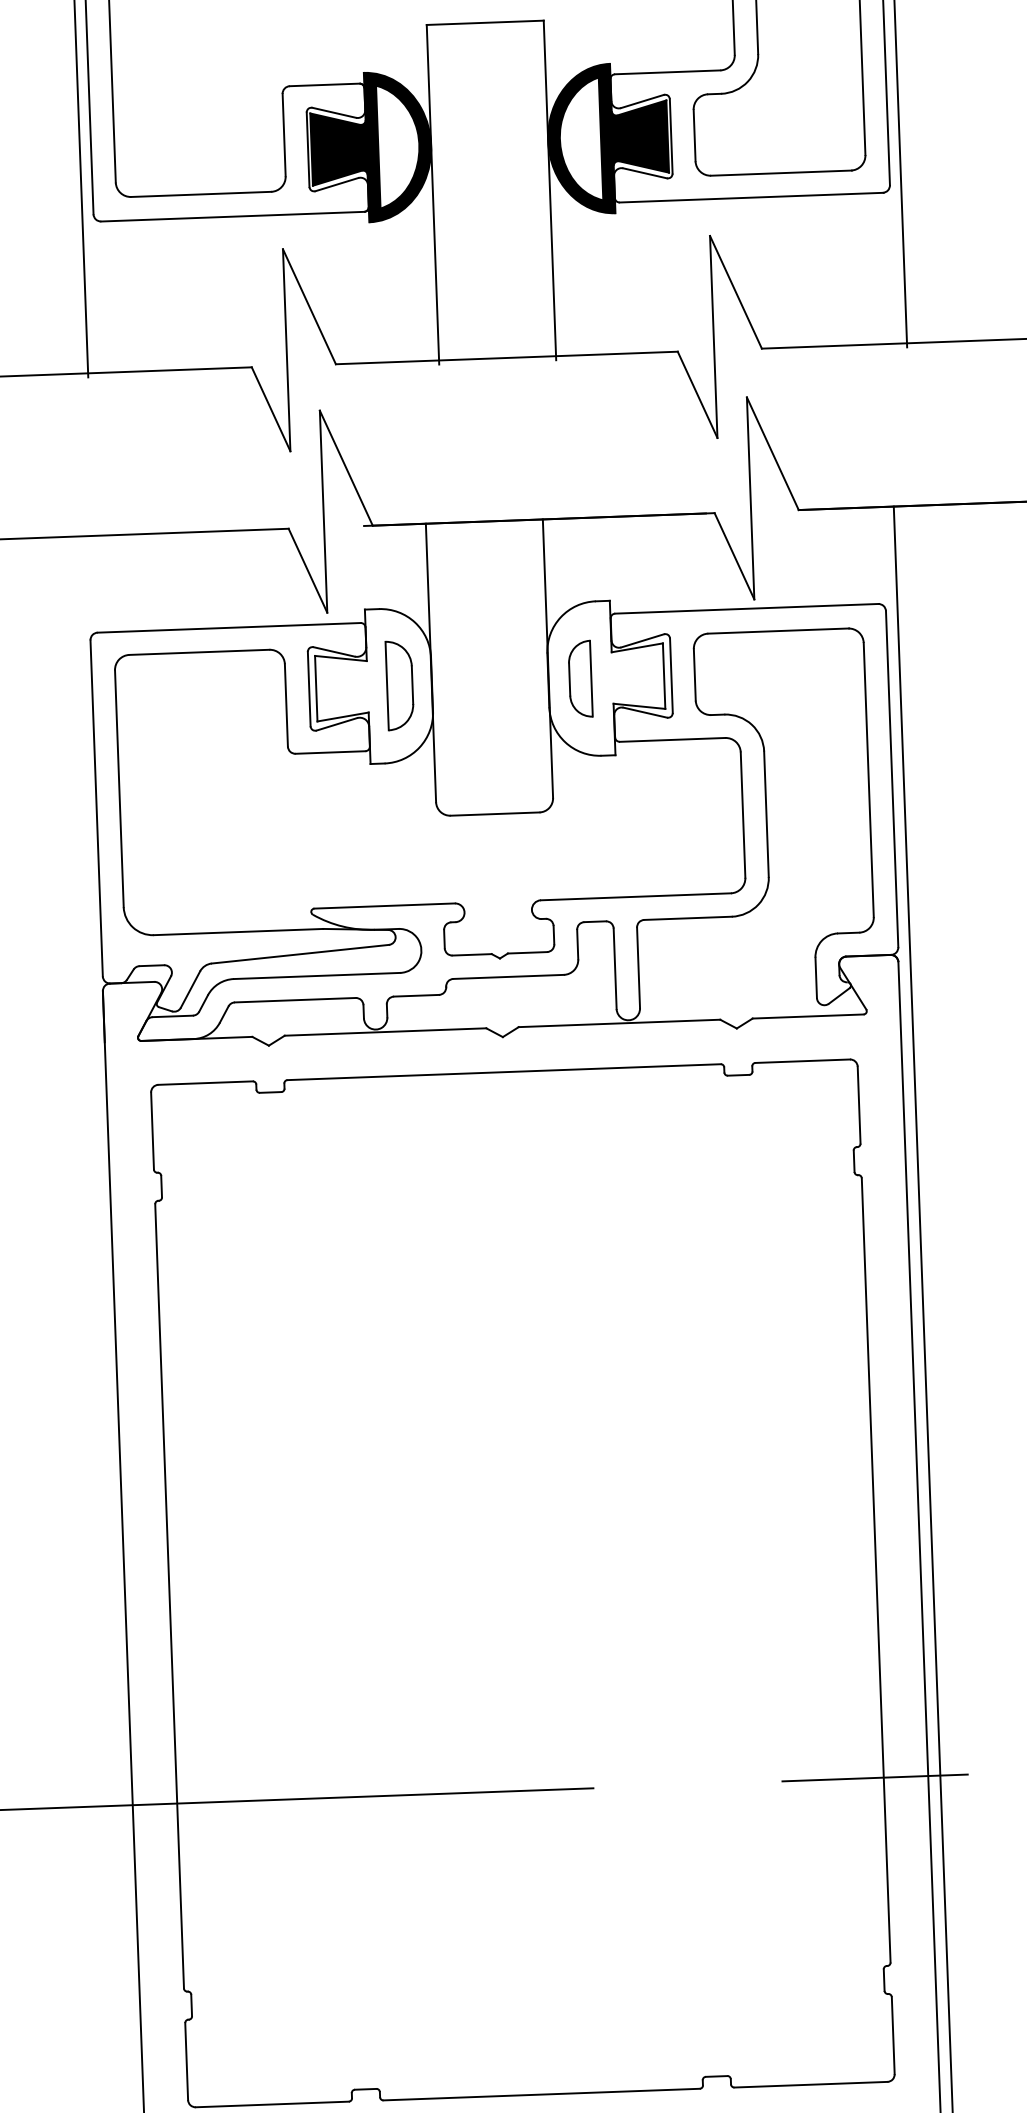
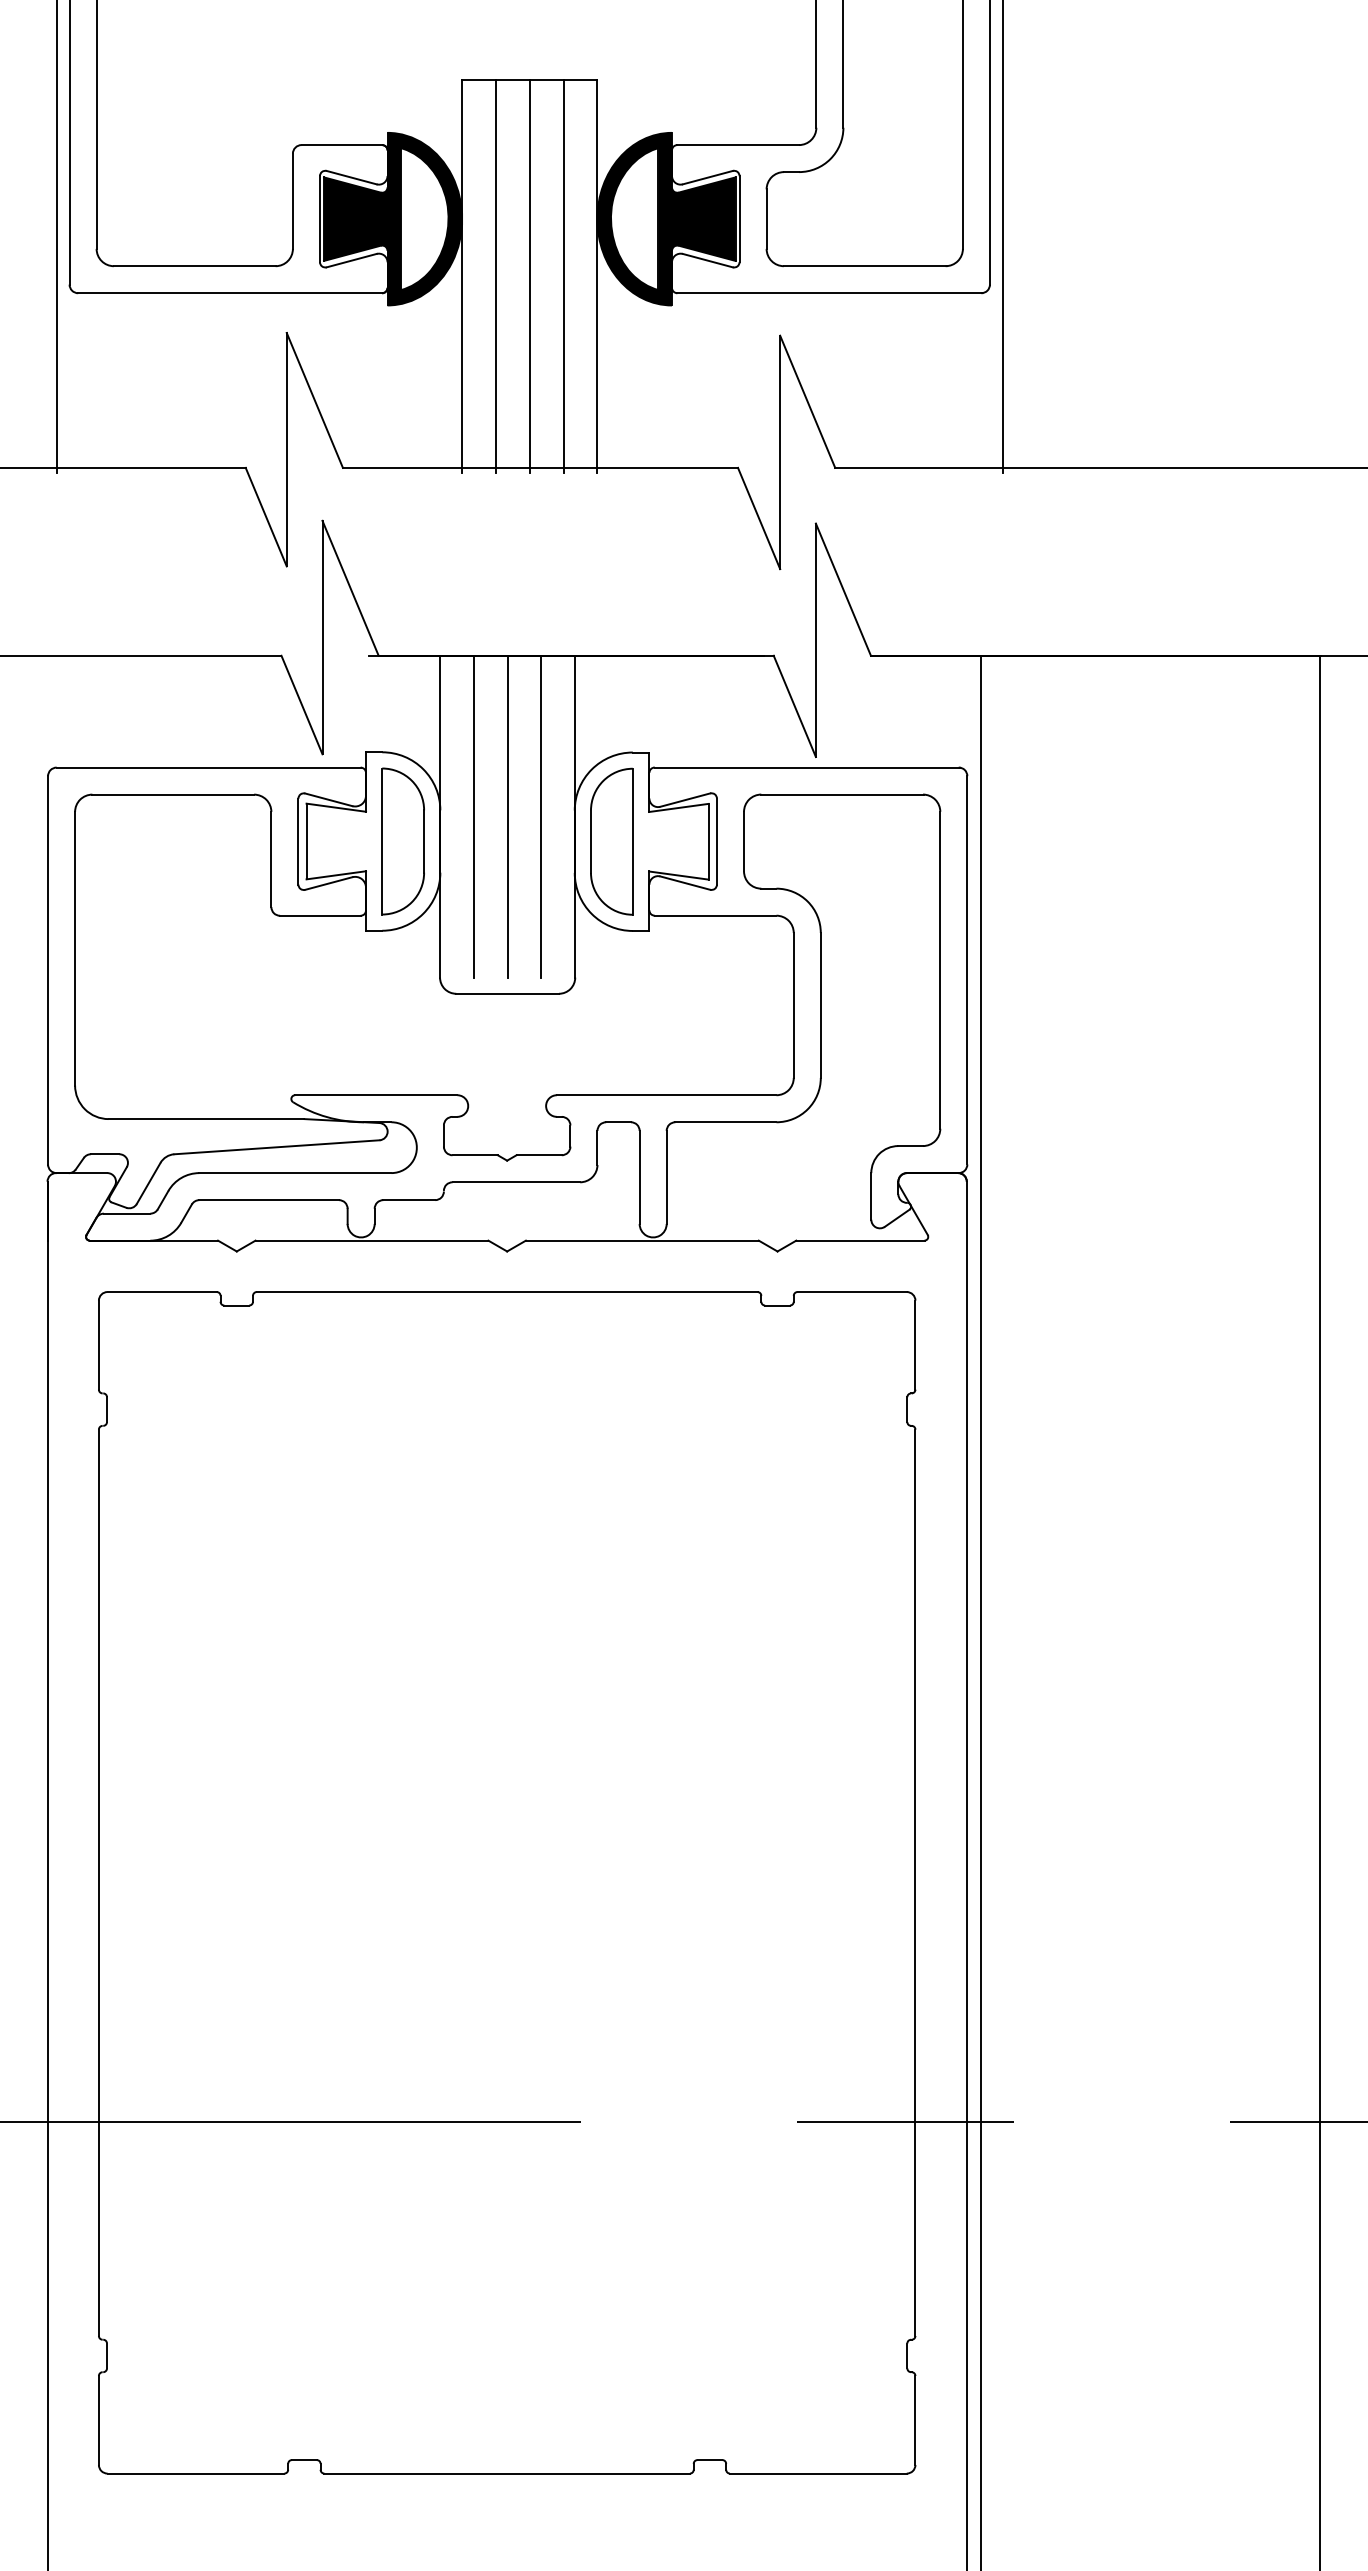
line: (520, 191) -> (563, 276), added
line: (491, 192) -> (529, 276), added
line: (461, 193) -> (495, 276), added
line: (518, 659) -> (541, 816), added
line: (489, 660) -> (507, 816), added
line: (459, 661) -> (473, 816), added
part: (580, 679) -> (611, 841), size x1.67
part: (399, 685) -> (402, 841), size x1.43

